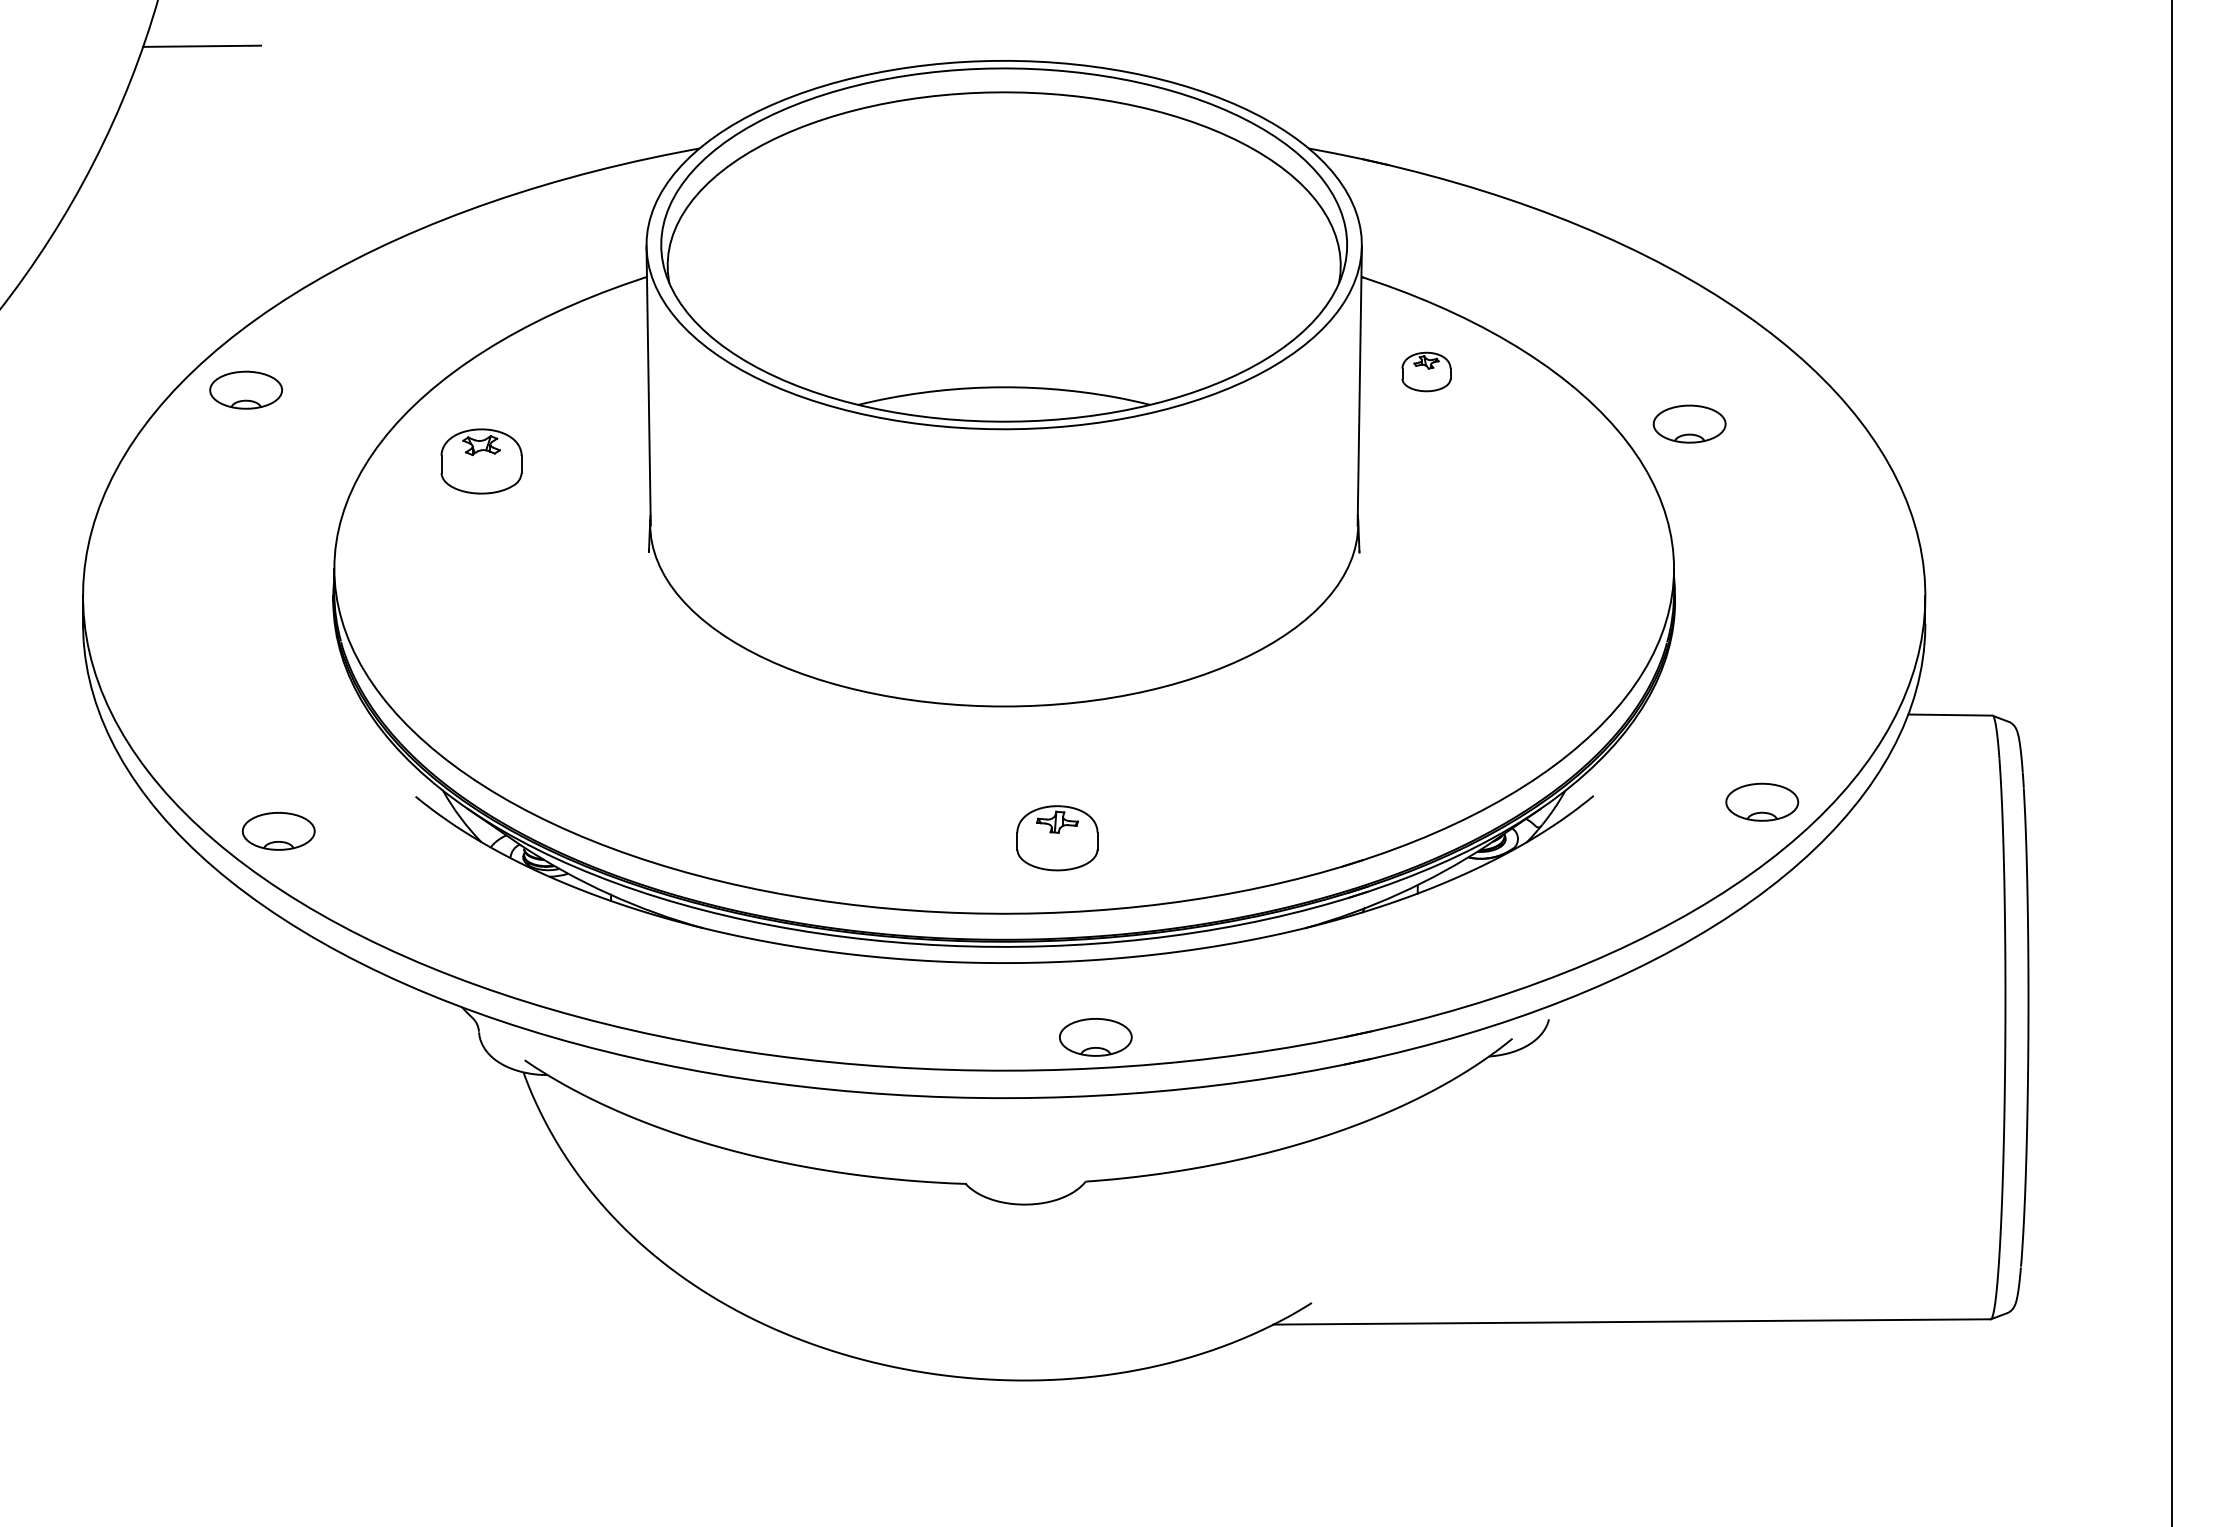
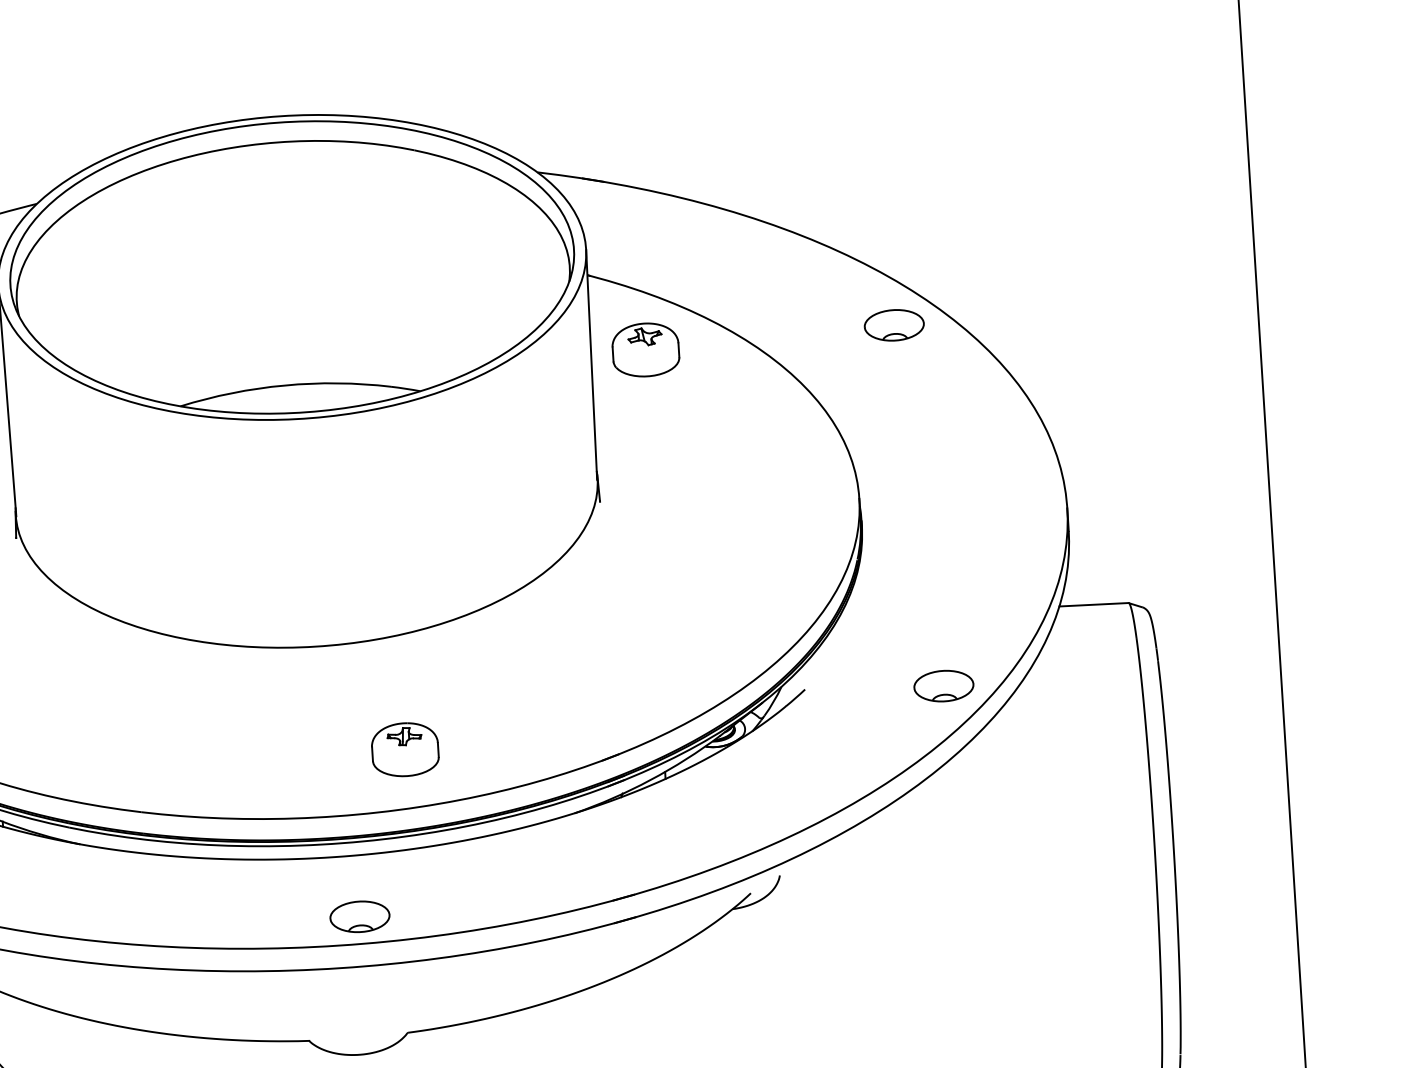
part: (1426, 371) -> (645, 349), size x1.67
part: (1689, 423) -> (894, 324), moved
part: (1057, 838) -> (405, 749), moved
part: (1095, 1037) -> (359, 916), moved

